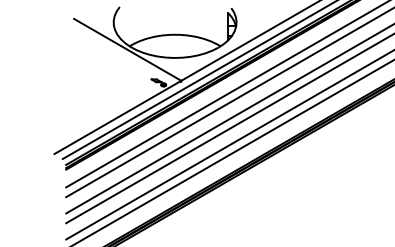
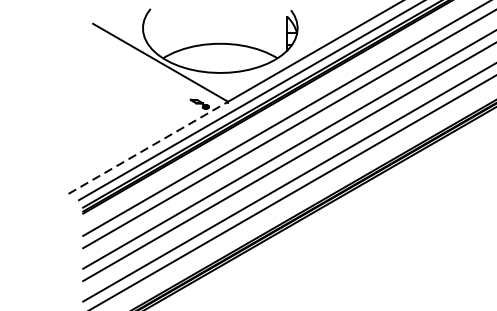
line: (118, 117) -> (149, 147), solid -> dashed

